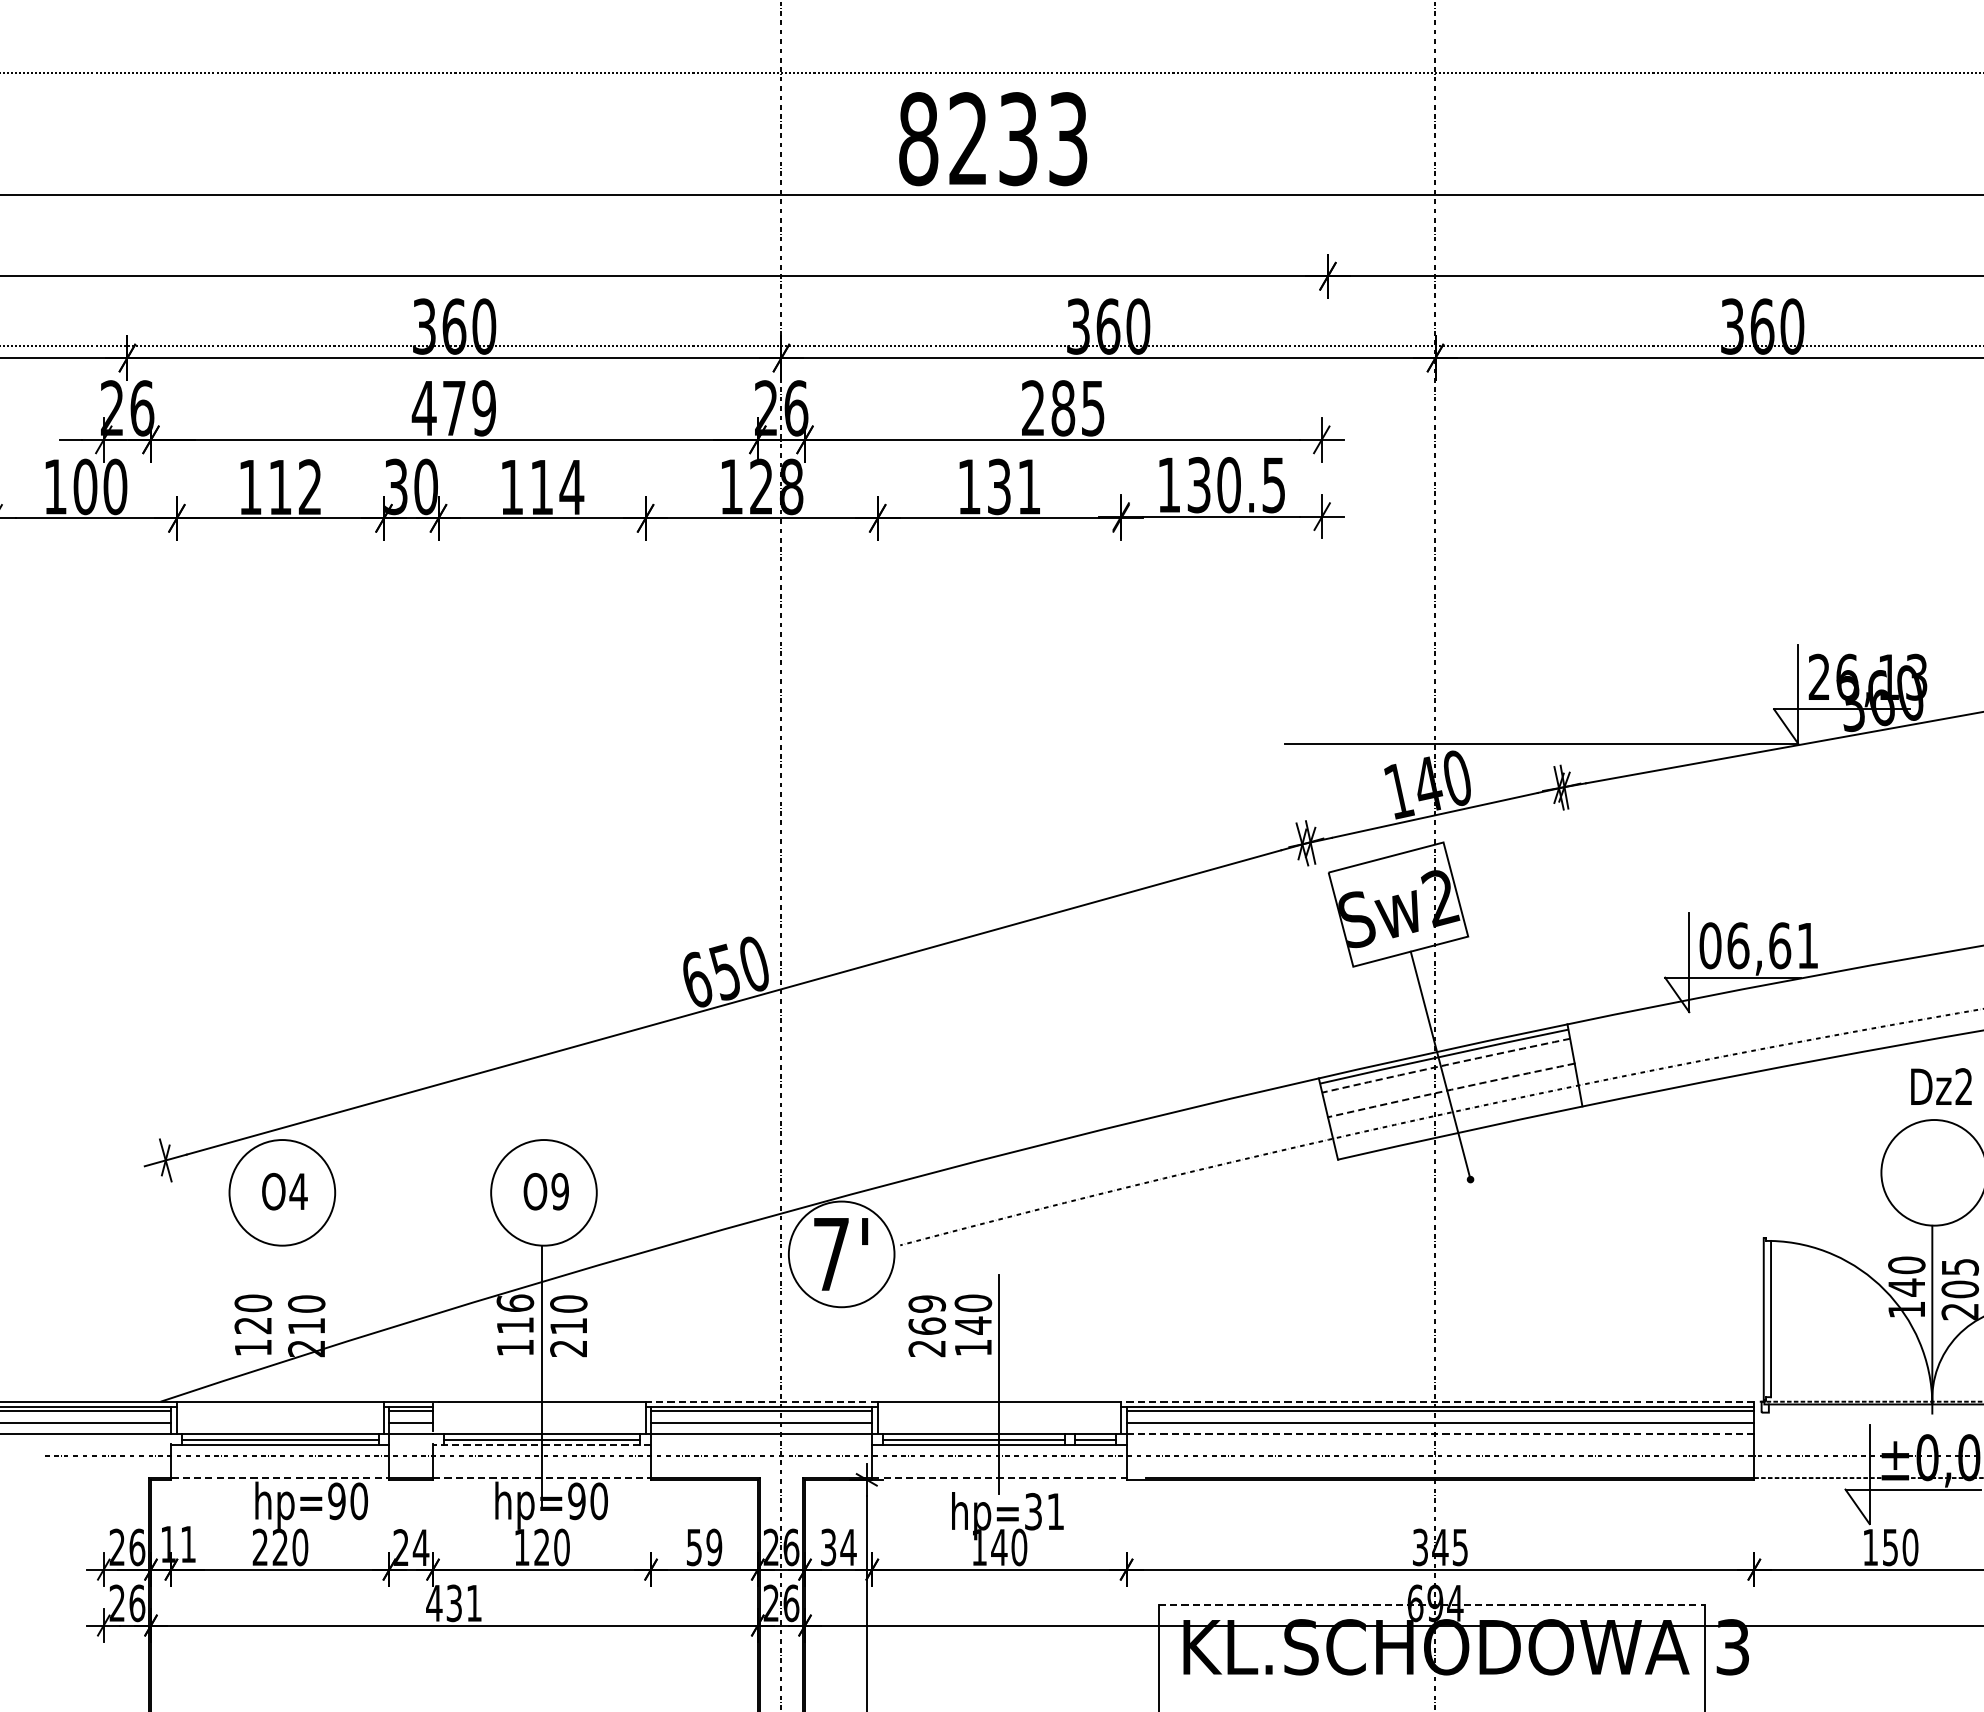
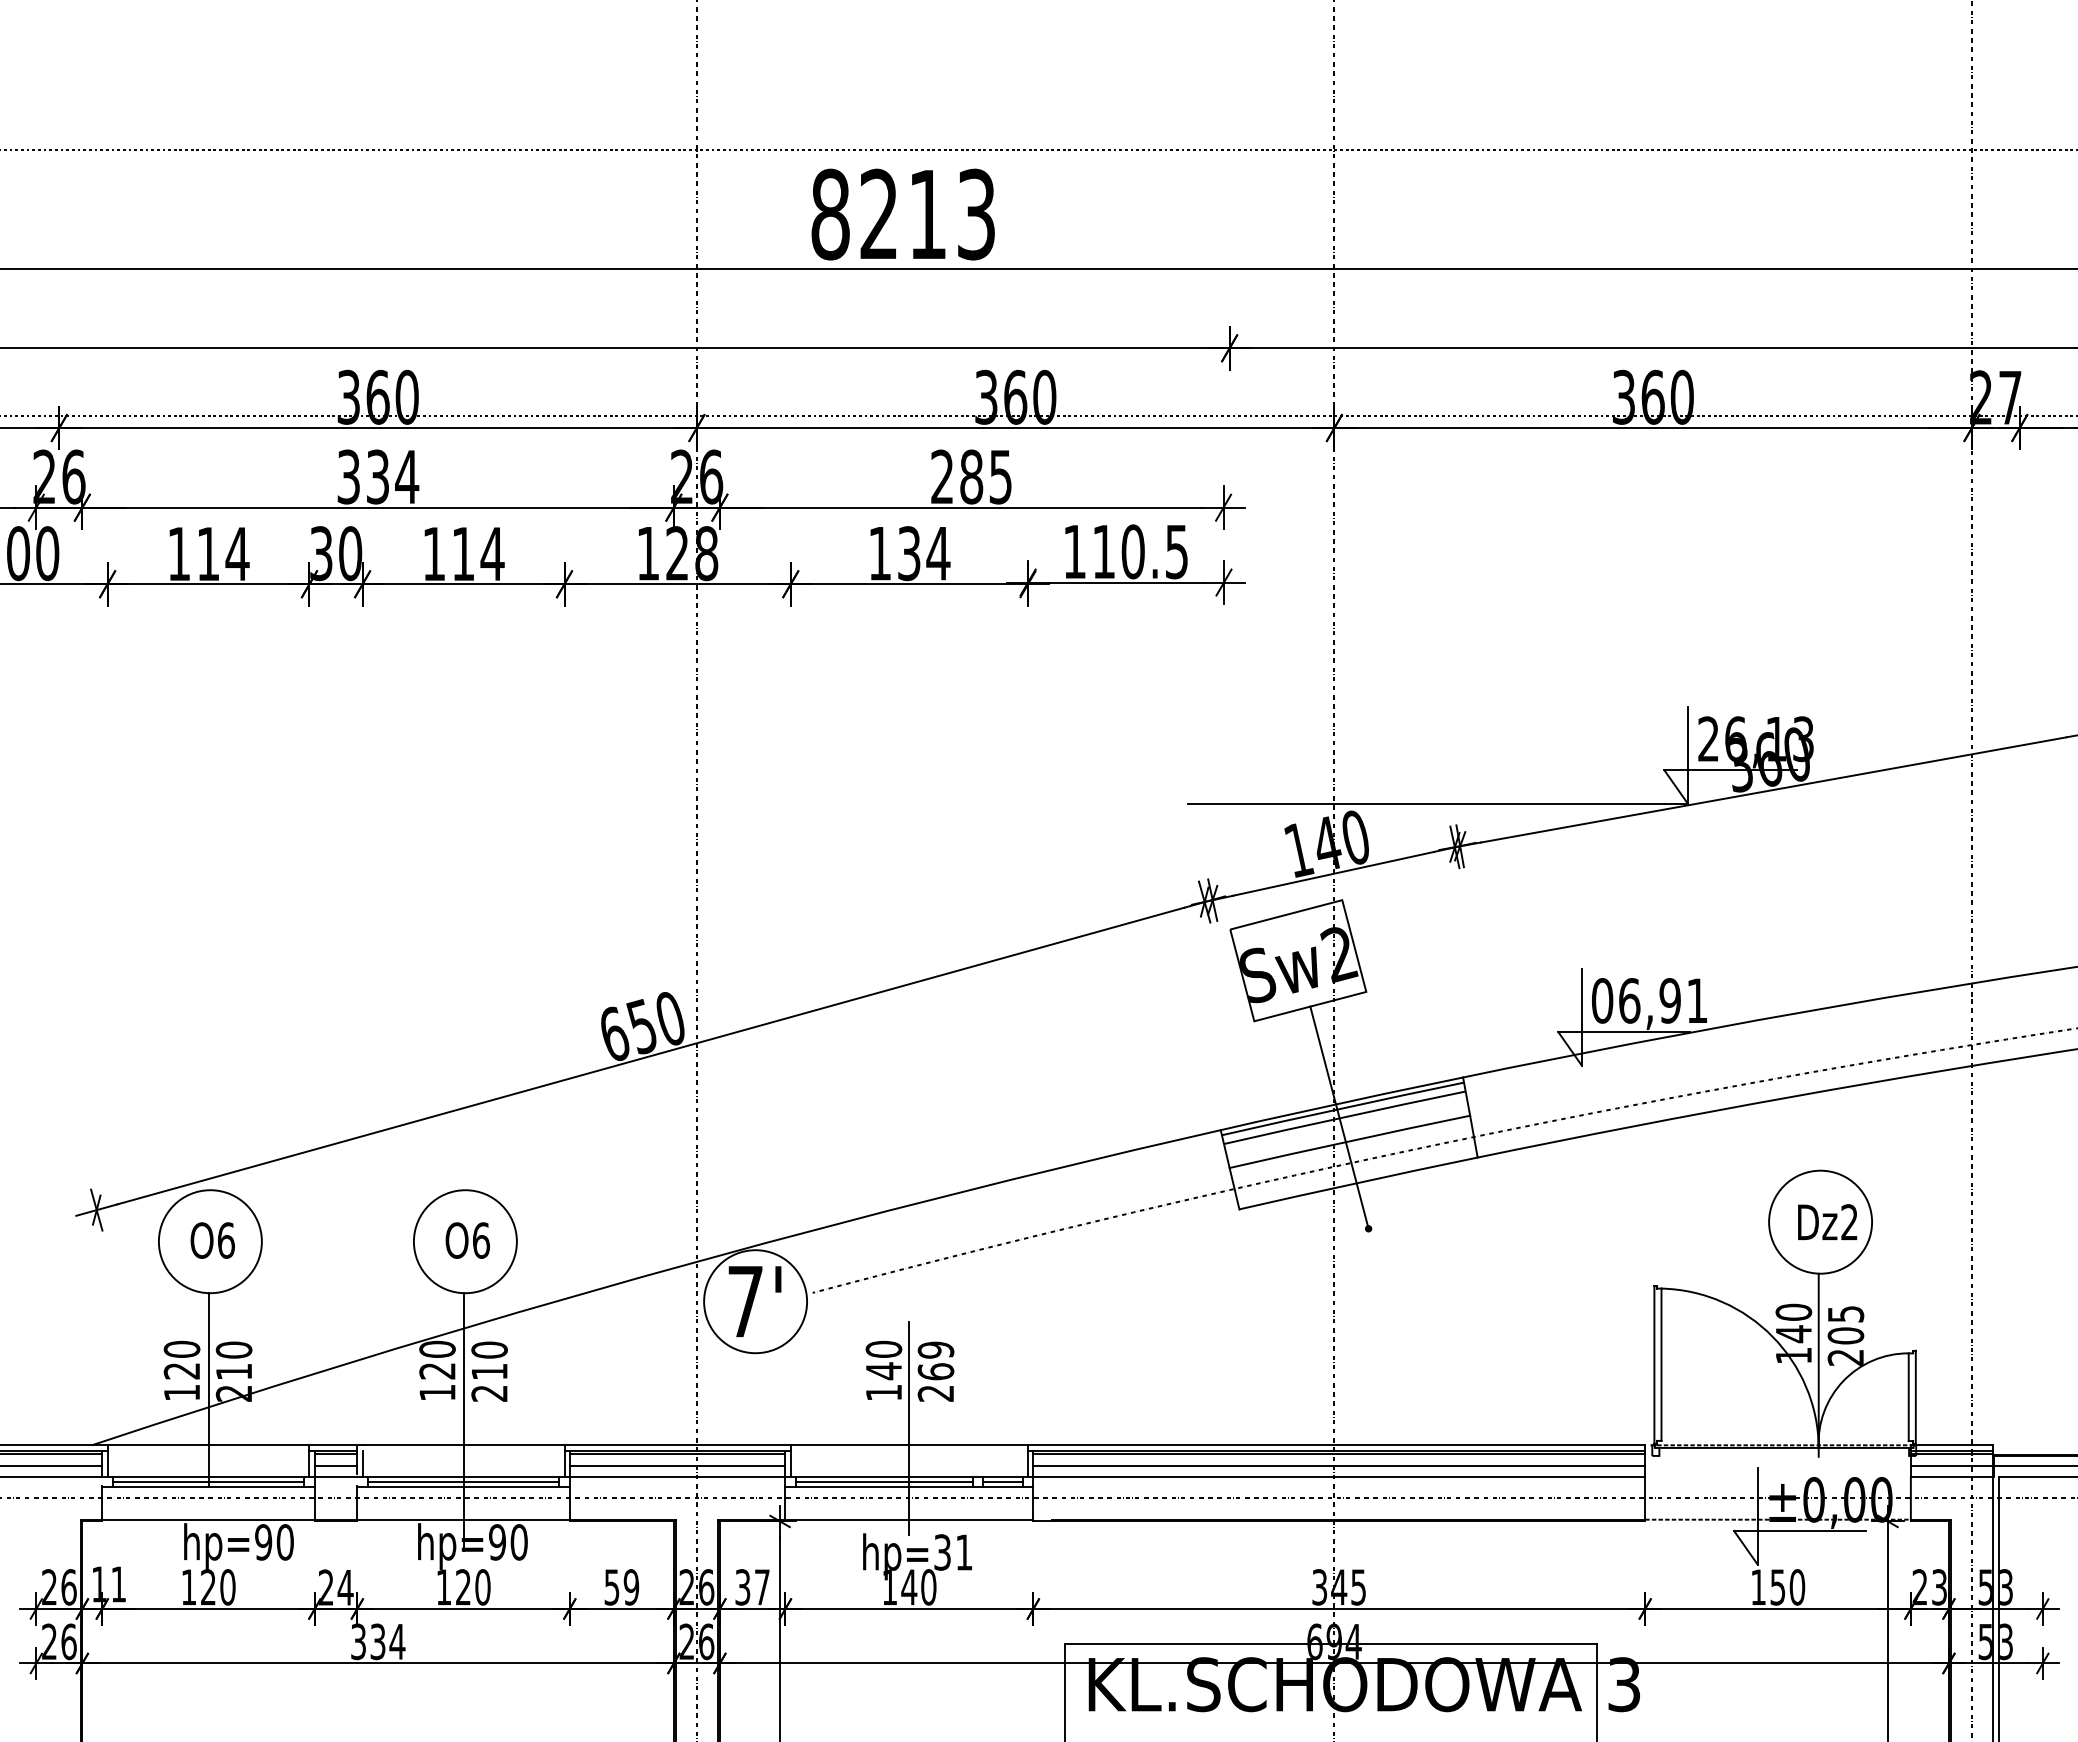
text: (1018, 139) -> (927, 214), 8233 -> 8213
text: (453, 407) -> (377, 476), 479 -> 334
text: (1198, 484) -> (1103, 551), 130.5 -> 110.5
text: (310, 486) -> (237, 553), 112 -> 114
text: (1029, 486) -> (938, 553), 131 -> 134
text: (1780, 945) -> (1670, 1000), 06,61 -> 06,91
arc: (1445, 1065) -> (1344, 1117), dashed -> solid
text: (1941, 1085) -> (1827, 1221), moved
arc: (1450, 1090) -> (1349, 1141), dashed -> solid
text: (298, 1191) -> (226, 1240), O4 -> O6
text: (559, 1191) -> (480, 1240), O9 -> O6
text: (515, 1313) -> (437, 1359), 116 -> 120
text: (926, 1325) -> (935, 1371), moved
line: (280, 1344) -> (208, 1389), added
line: (761, 1401) -> (677, 1445), dashed -> solid
line: (1437, 1401) -> (1336, 1445), dashed -> solid
line: (438, 1420) -> (362, 1463), added
line: (1440, 1434) -> (1339, 1477), dashed -> solid
line: (542, 1444) -> (463, 1487), dashed -> solid
line: (281, 1477) -> (209, 1519), dashed -> solid
line: (543, 1477) -> (464, 1519), dashed -> solid
line: (999, 1477) -> (909, 1519), dashed -> solid
text: (259, 1546) -> (188, 1586), 220 -> 120
text: (848, 1546) -> (762, 1586), 34 -> 37
text: (453, 1602) -> (377, 1641), 431 -> 334
line: (1432, 1605) -> (1331, 1643), dashed -> solid

